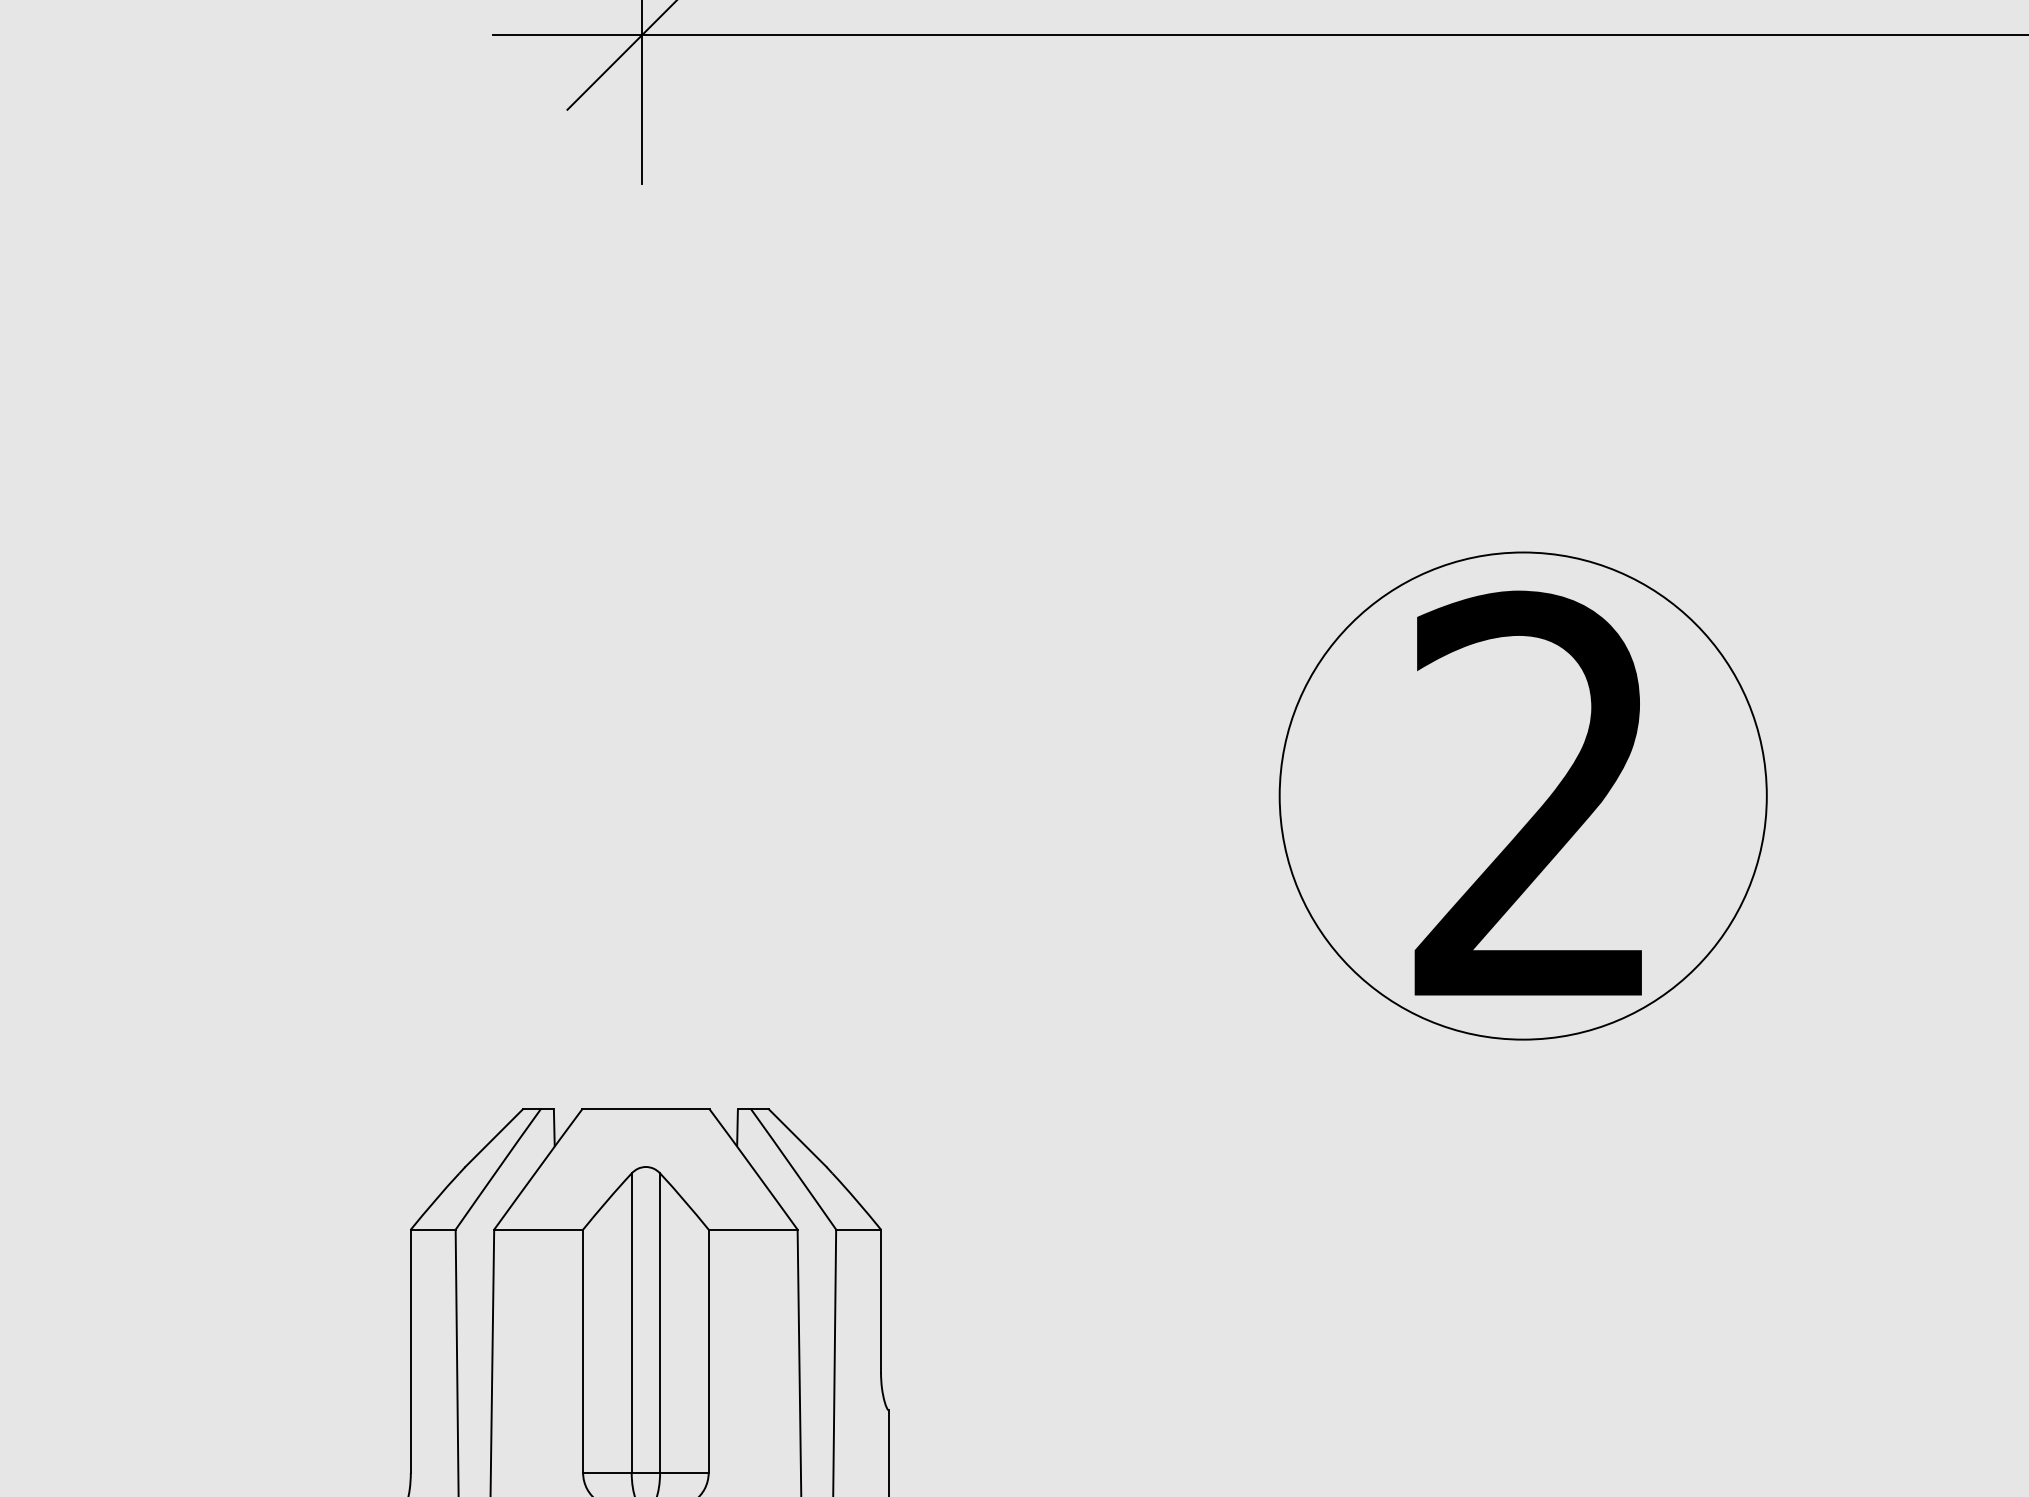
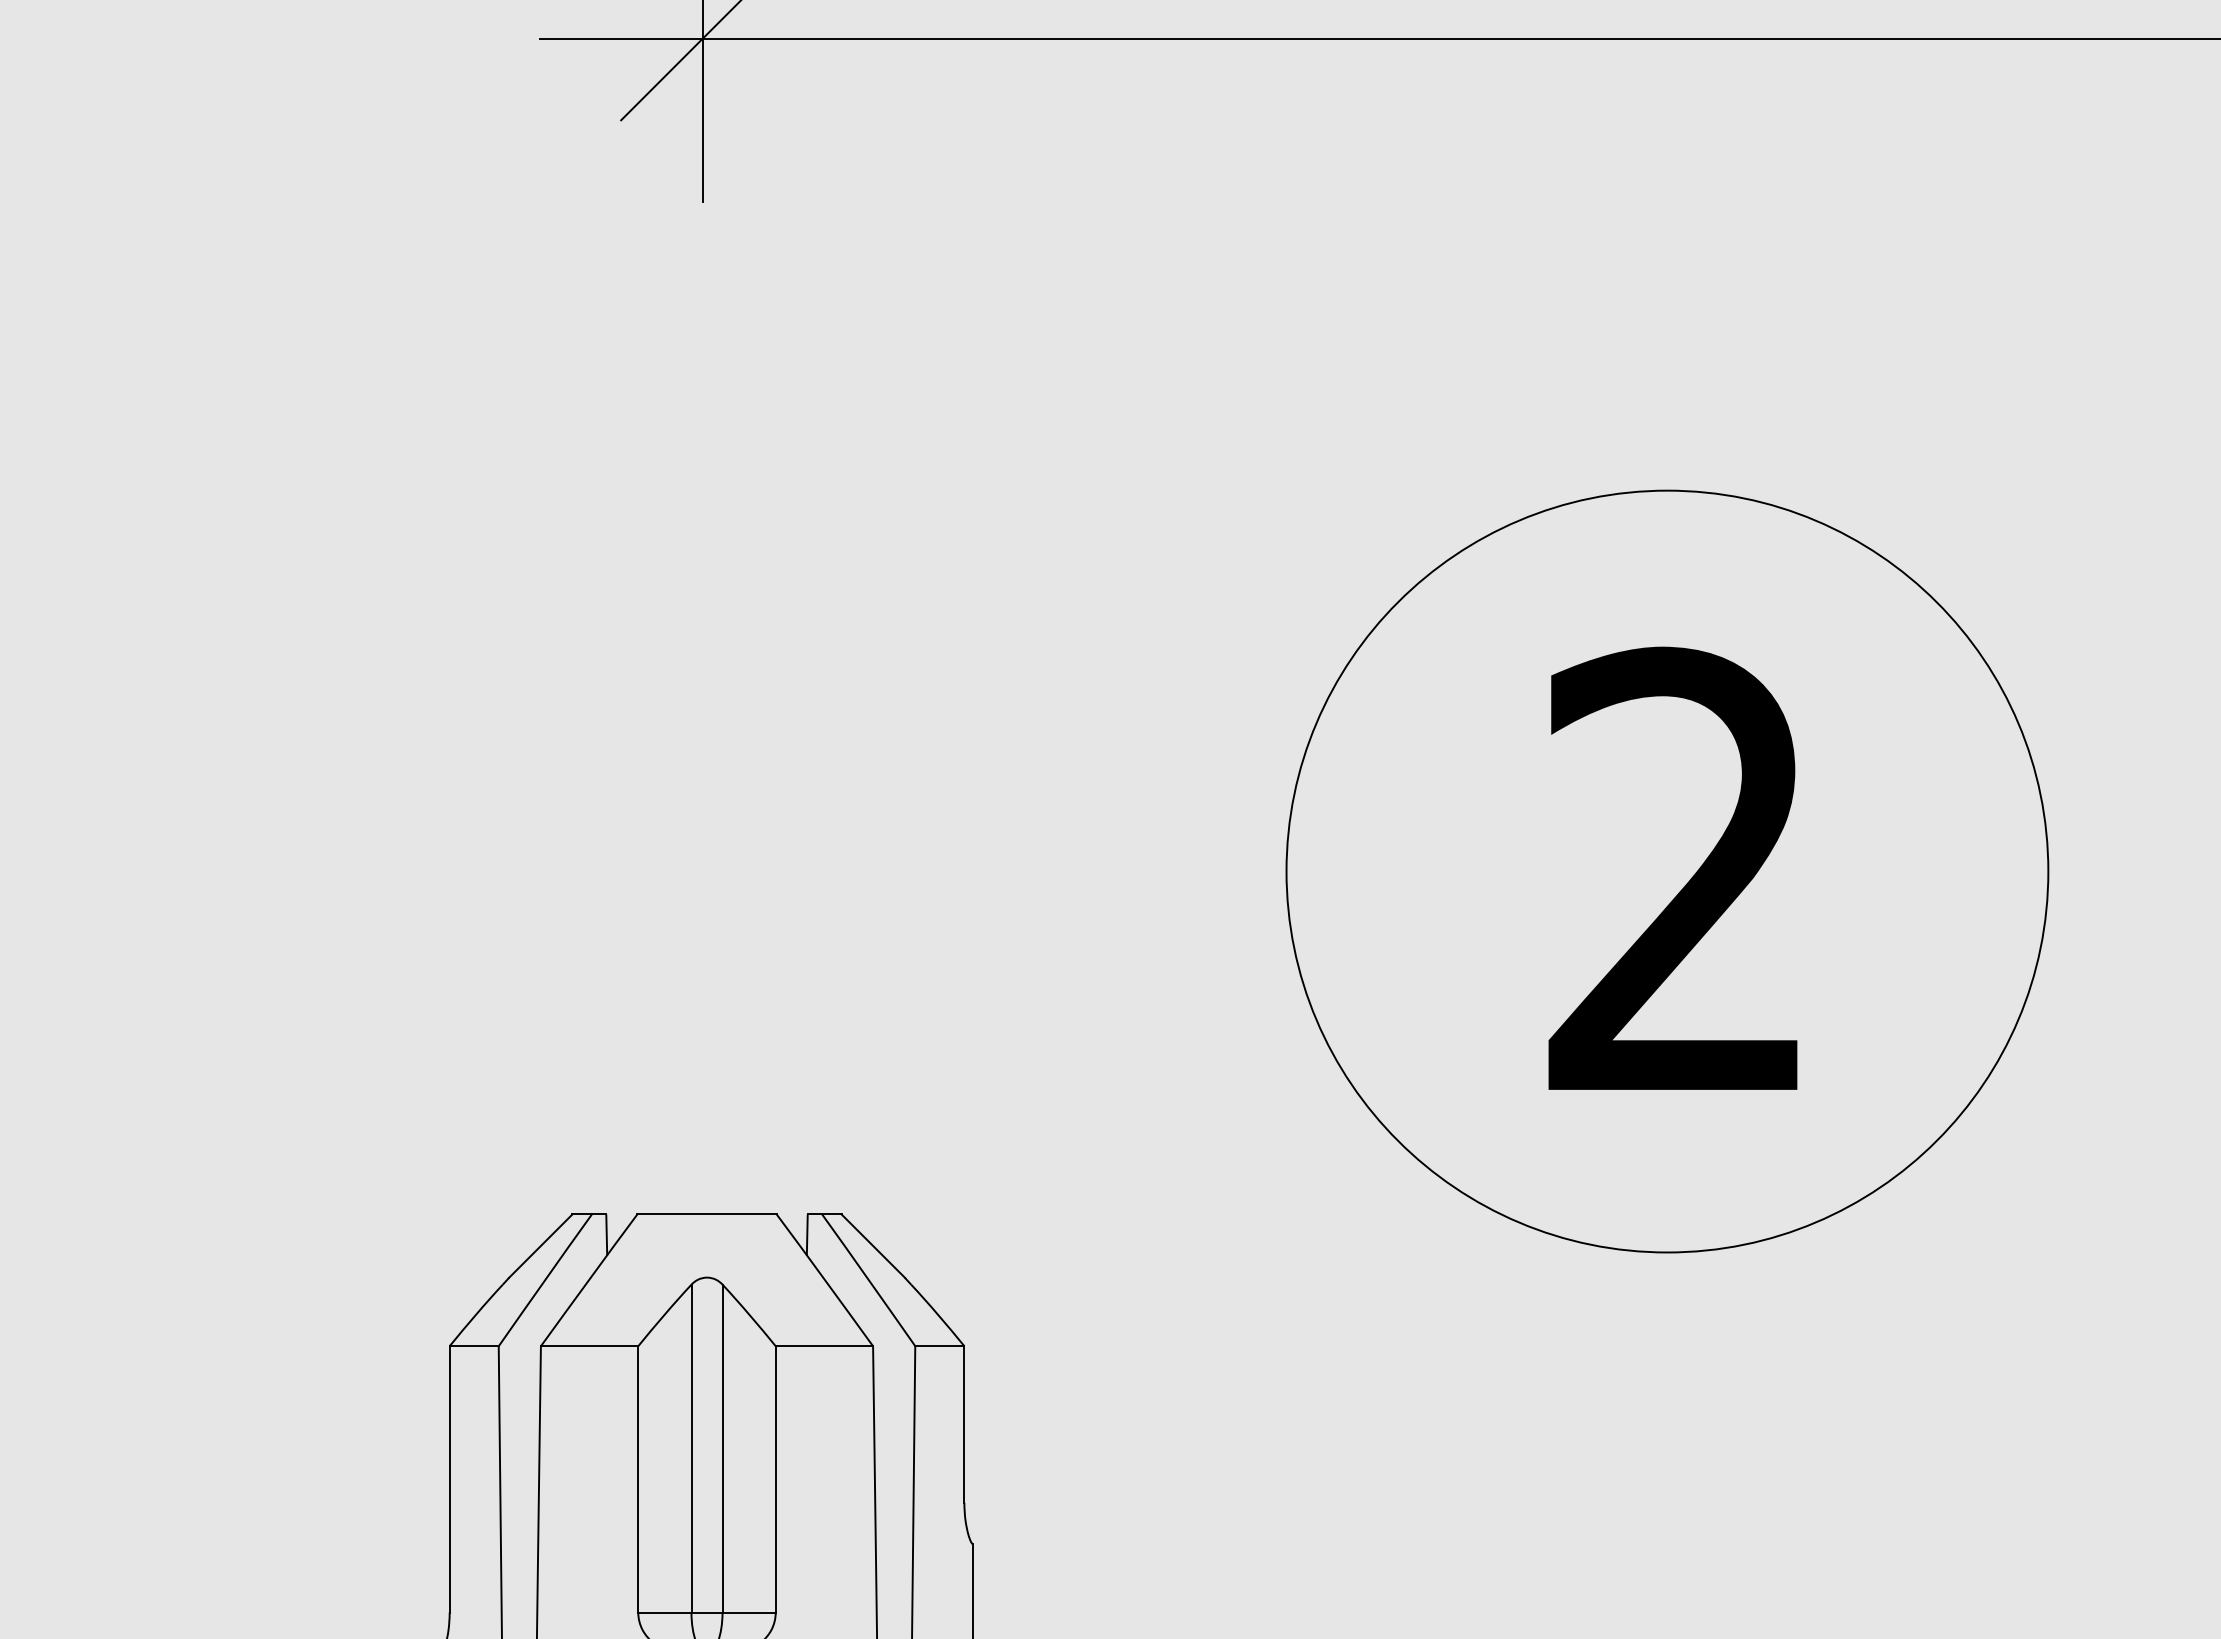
circle: (1523, 796) -> (1667, 871), size x1.43

